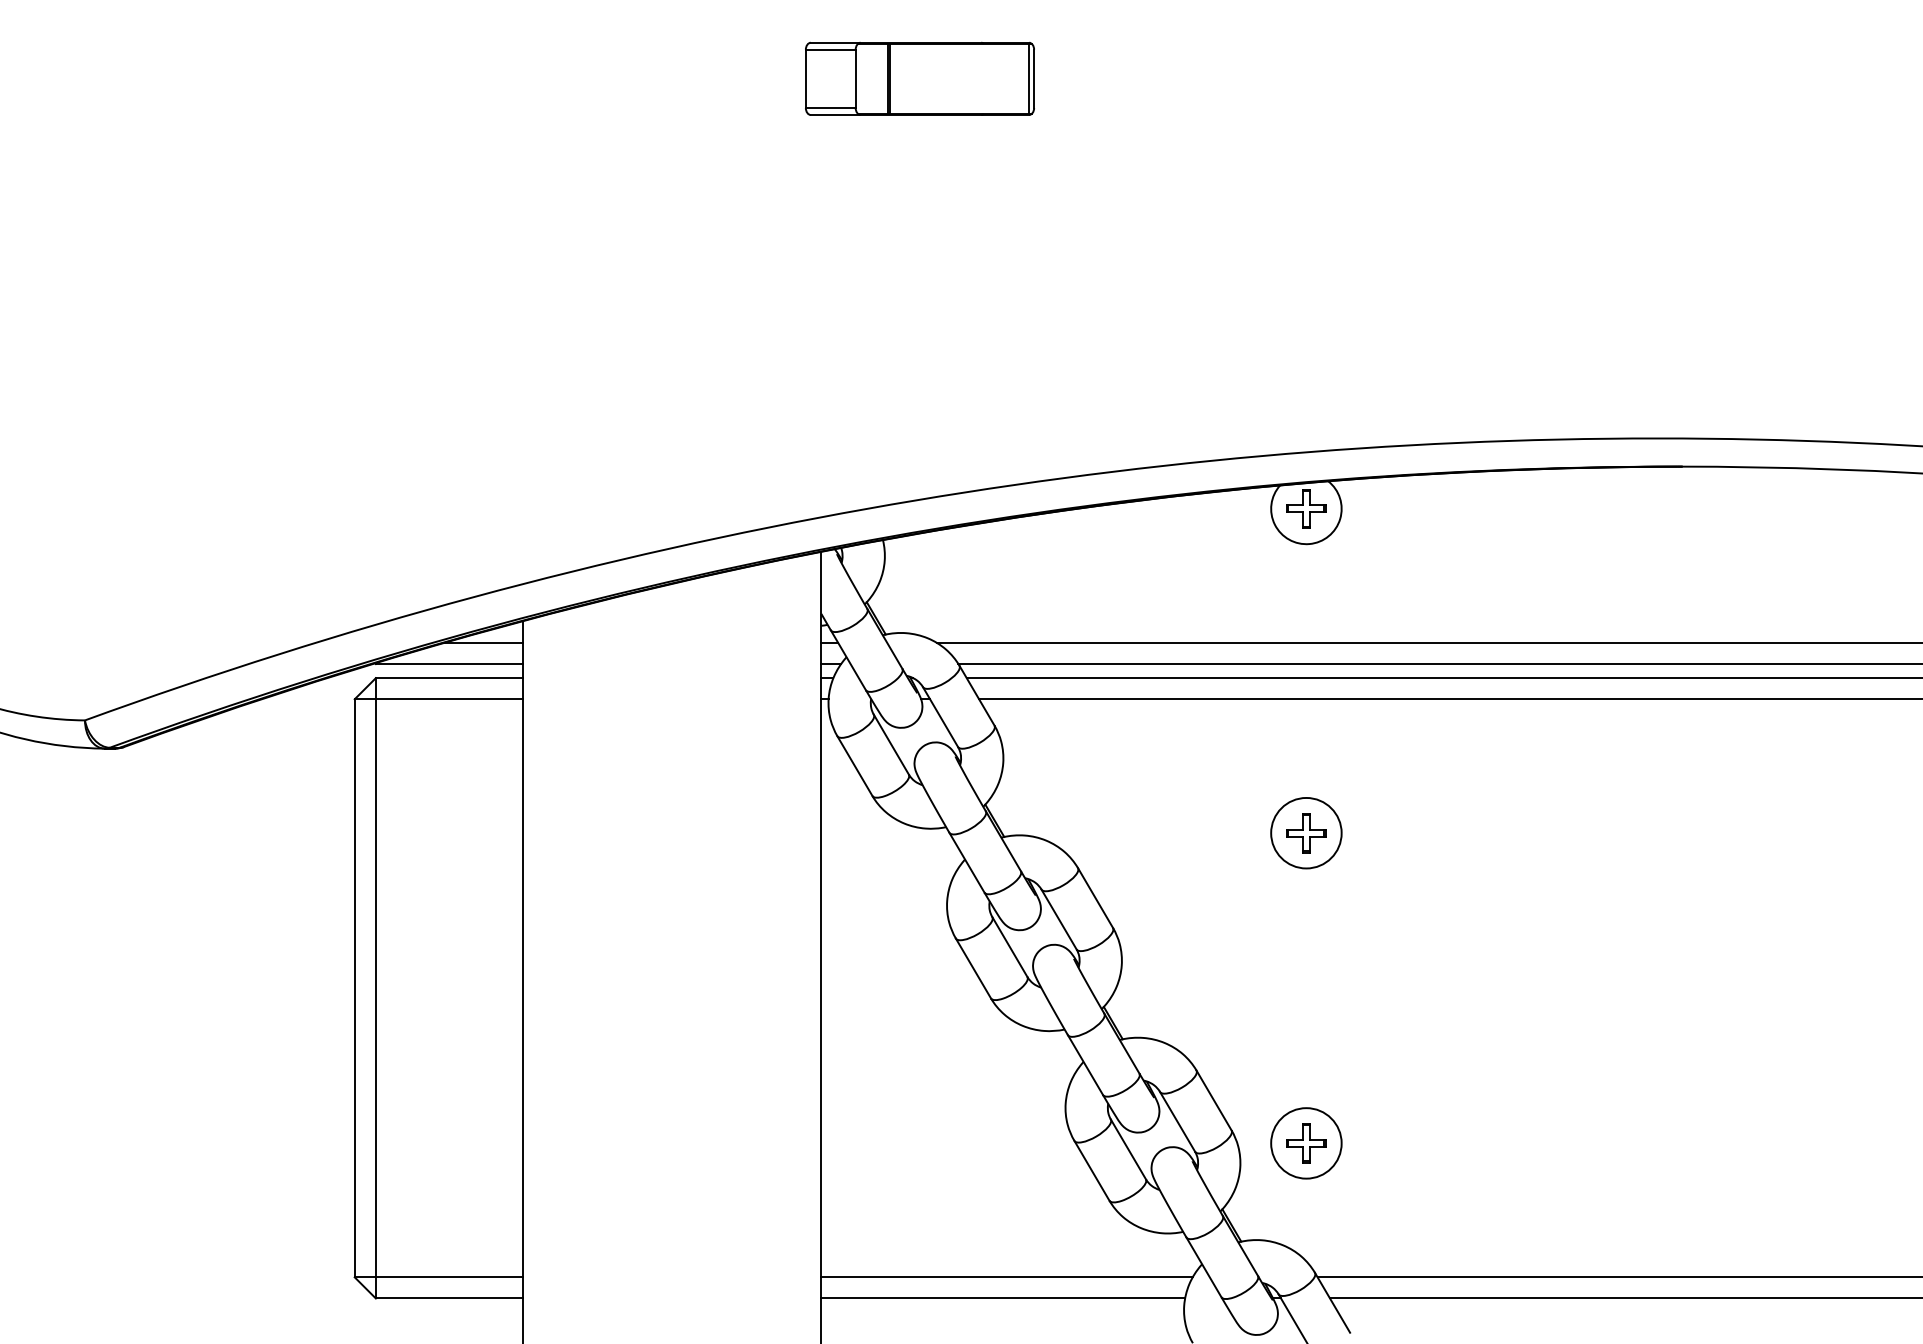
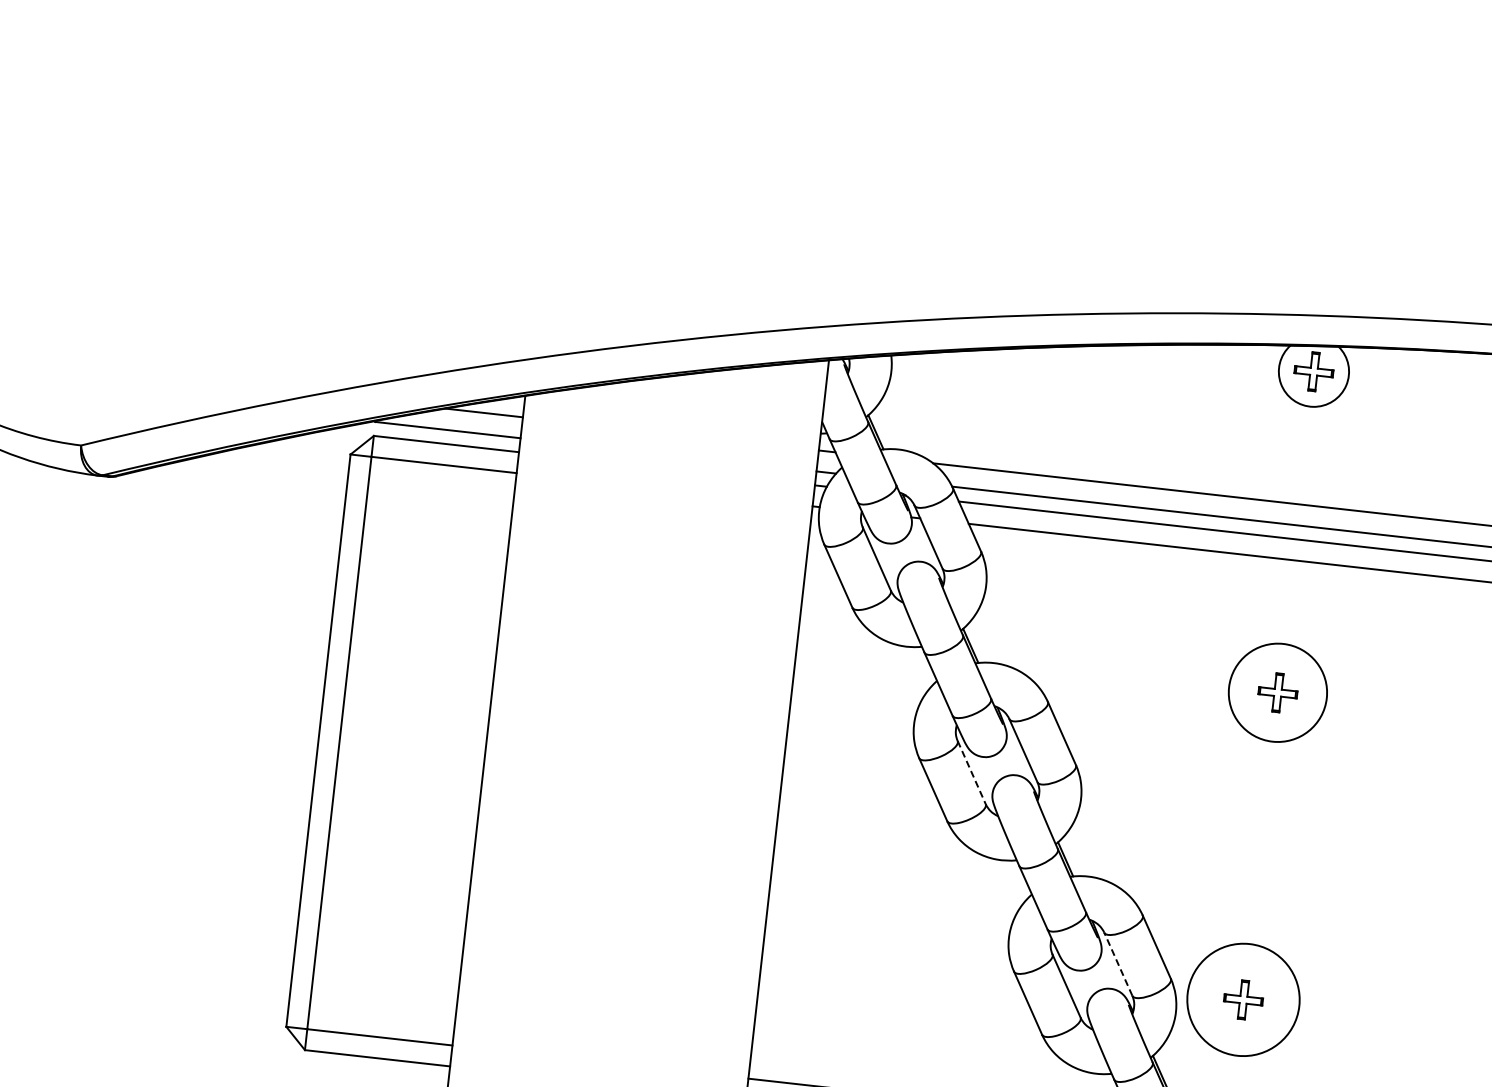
circle: (1306, 832) -> (1278, 692), size x1.4
line: (1009, 947) -> (971, 772), solid -> dashed
line: (1177, 1121) -> (1118, 963), solid -> dashed
circle: (1306, 1143) -> (1243, 1000), size x1.6

